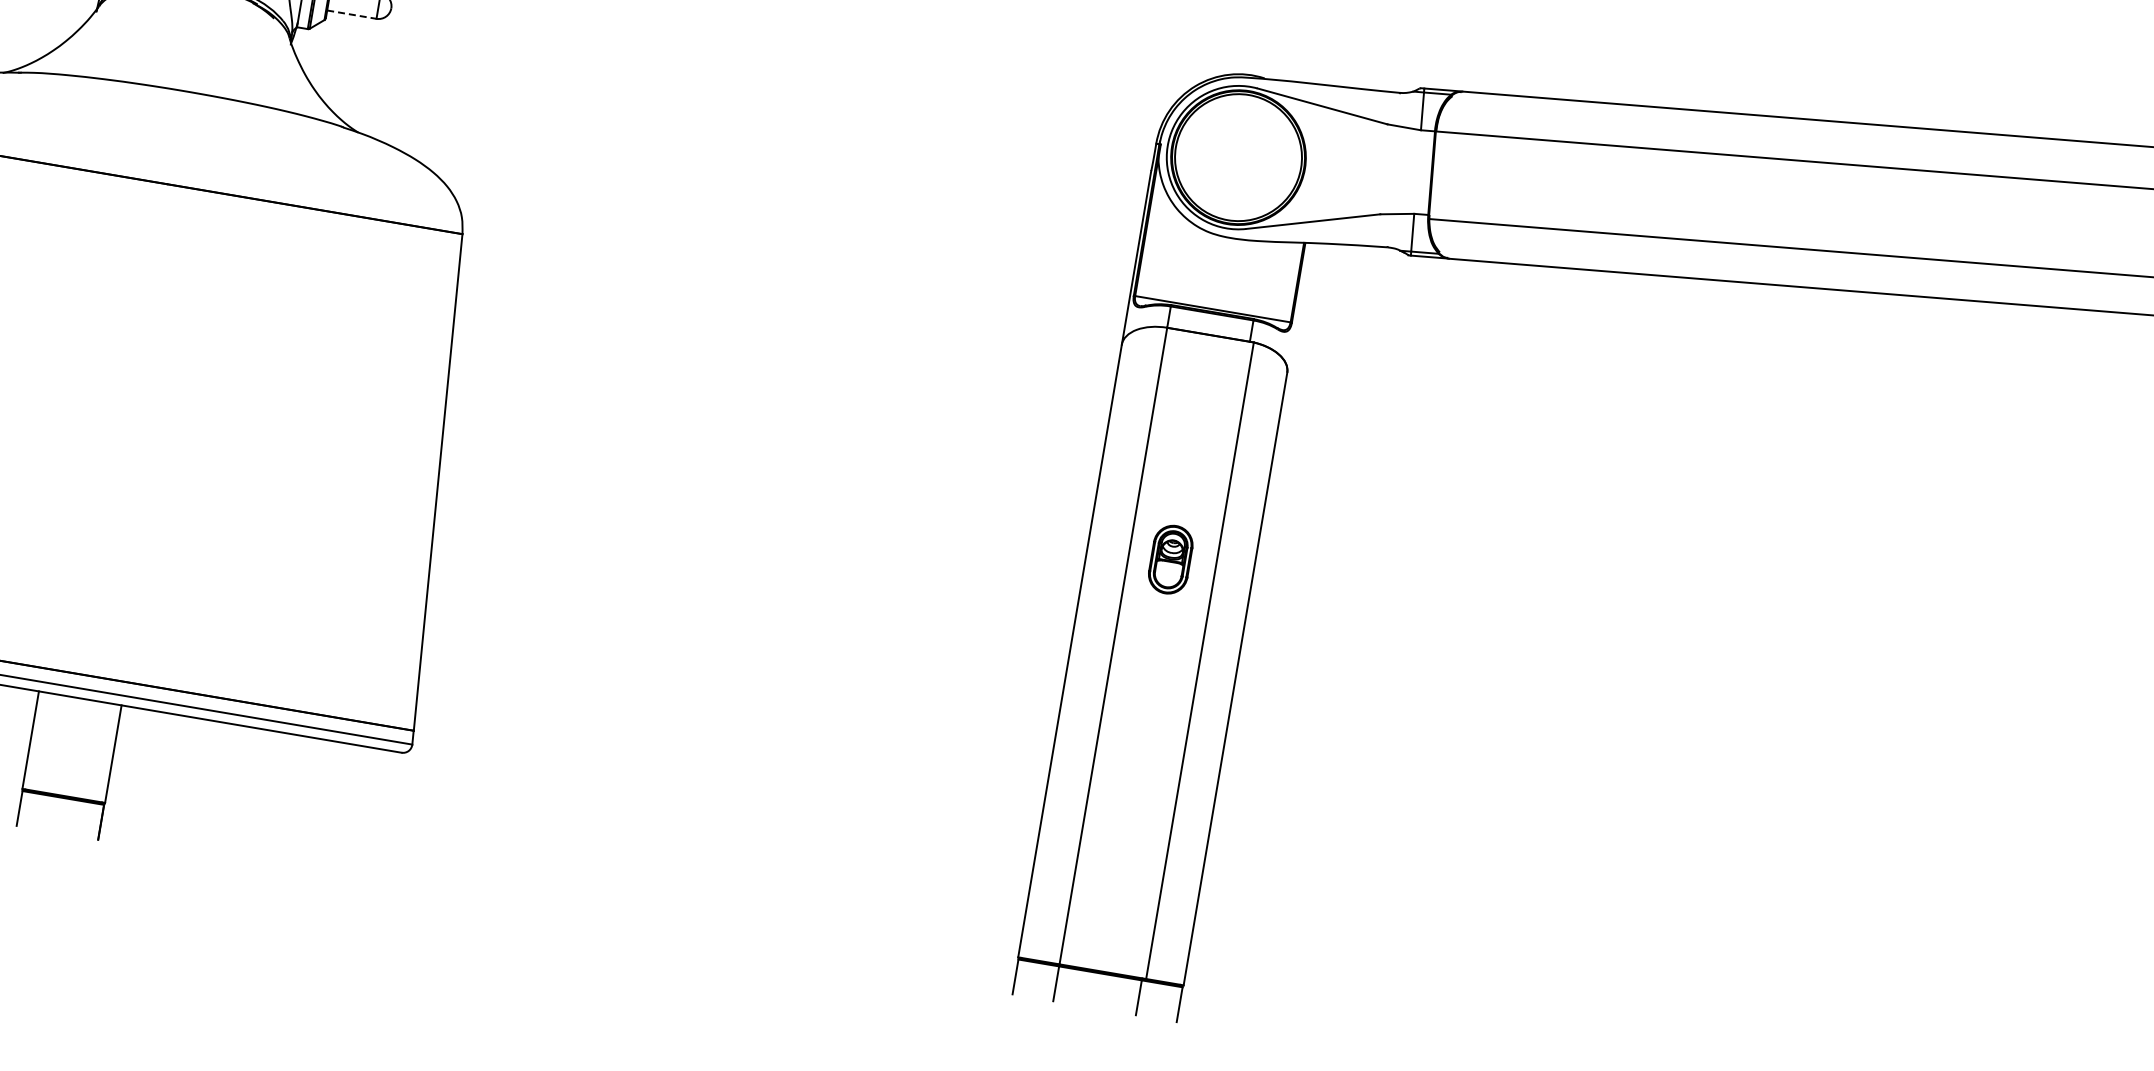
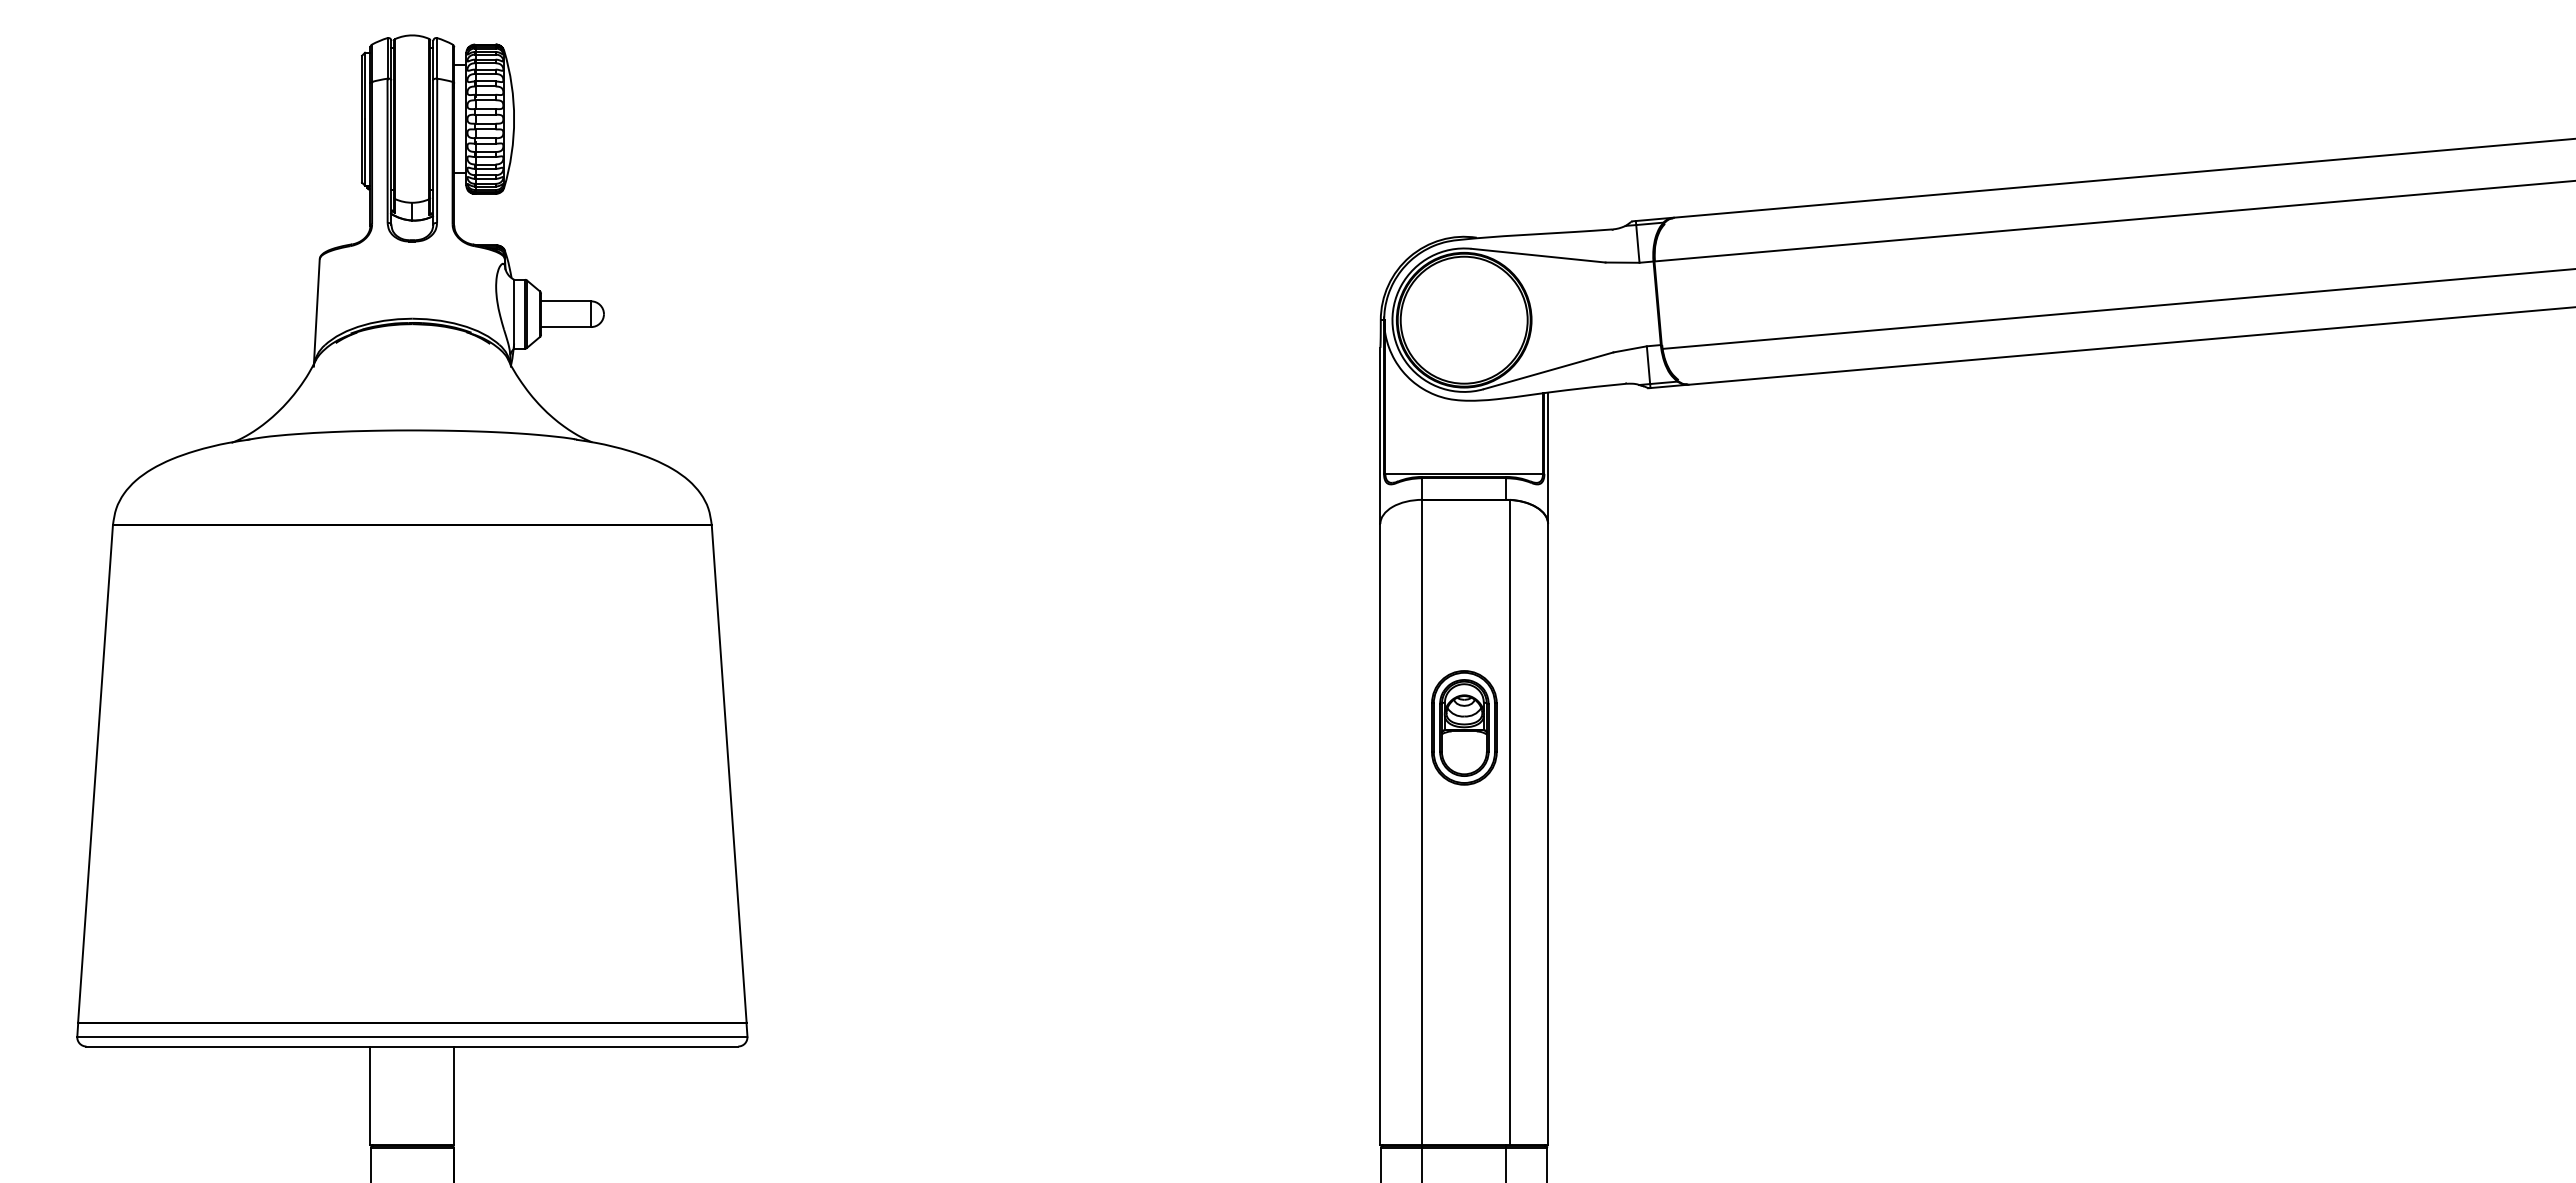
line: (352, 15) -> (566, 327), dashed -> solid
line: (1298, 307) -> (1548, 457), added
part: (1170, 559) -> (1464, 727), size x1.67

